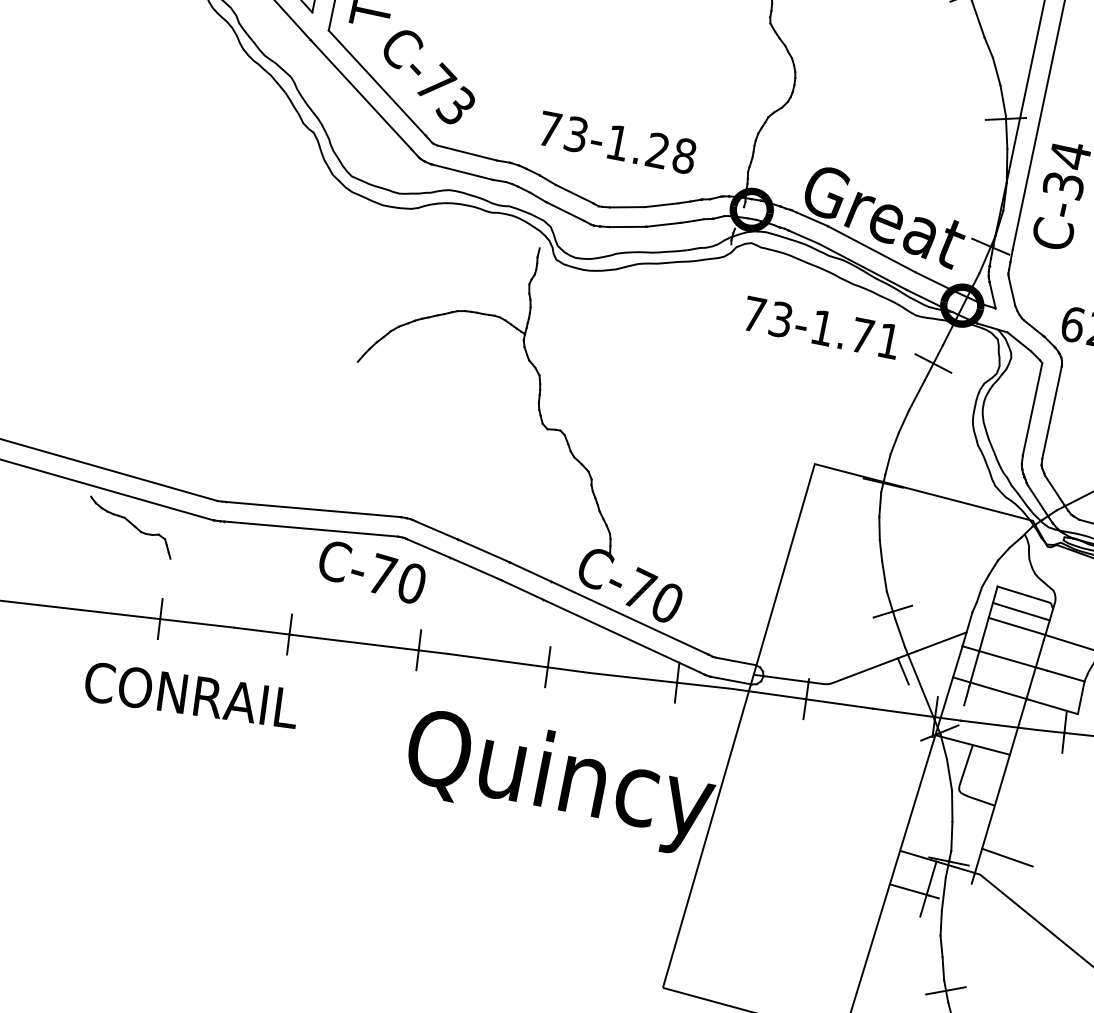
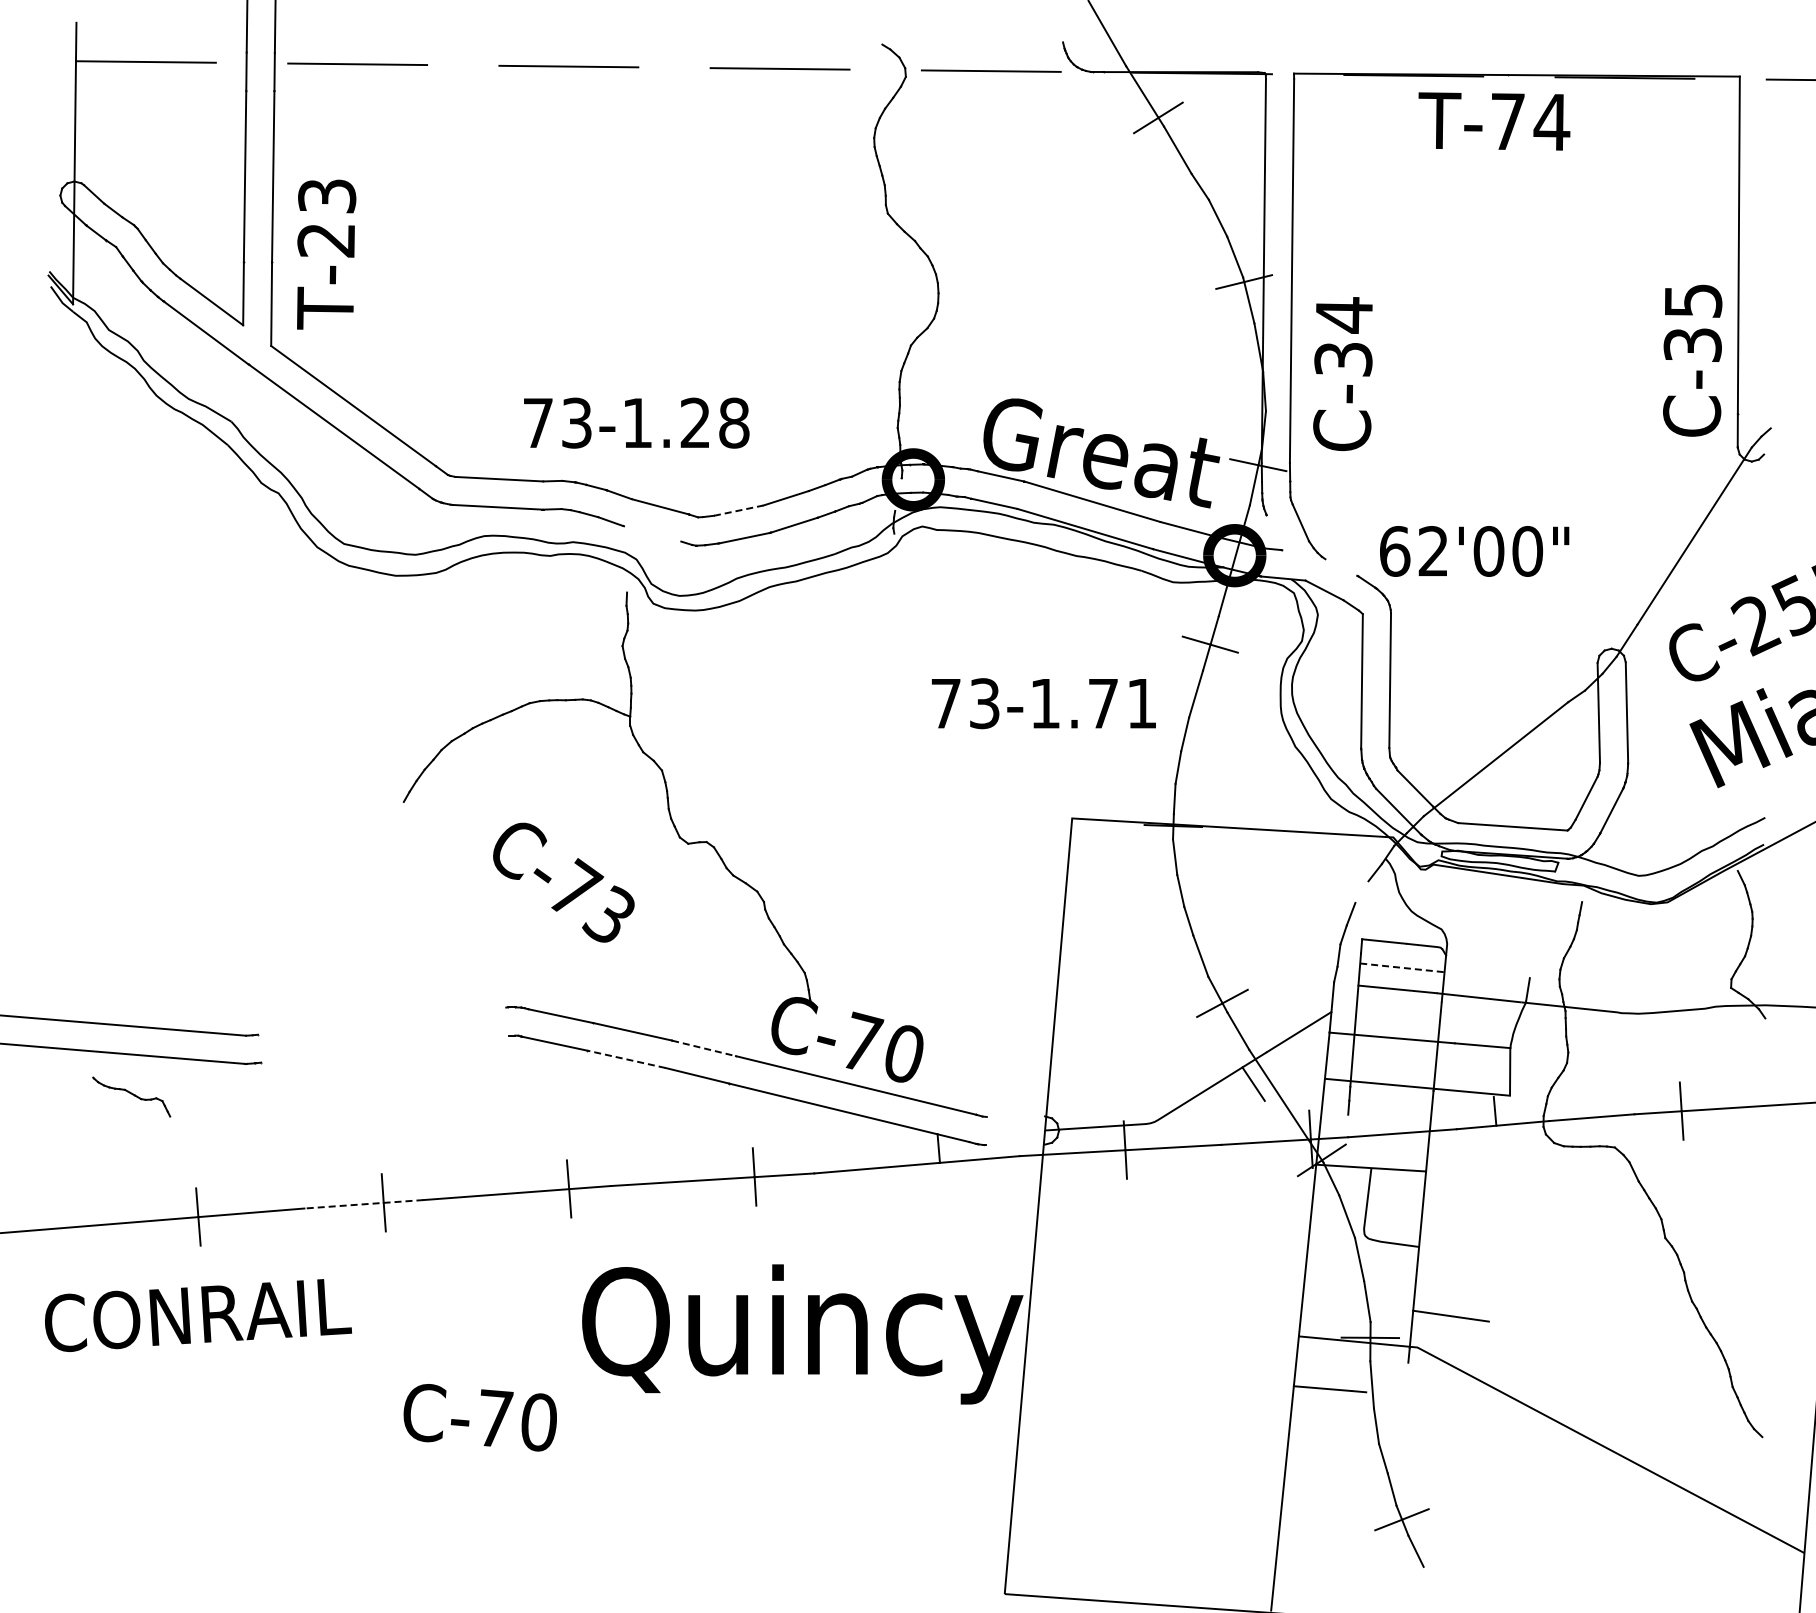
text: (428, 77) -> (563, 882), moved
text: (617, 142) -> (636, 422), moved
line: (628, 207) -> (739, 510), solid -> dashed
line: (565, 211) -> (652, 533), removed
line: (992, 295) -> (1274, 532), removed
text: (821, 327) -> (1043, 703), moved
line: (1033, 328) -> (1341, 567), removed
line: (313, 509) -> (382, 1020), removed
part: (130, 527) -> (131, 1096), size x0.6
line: (311, 528) -> (384, 1048), removed
line: (1003, 553) -> (1361, 891), removed
line: (475, 568) -> (625, 1059), solid -> dashed
text: (371, 572) -> (479, 1417), moved
line: (530, 572) -> (704, 1048), solid -> dashed
line: (1021, 611) -> (1402, 967), solid -> dashed
line: (275, 632) -> (363, 1204), solid -> dashed
line: (735, 661) -> (1015, 1116), removed
line: (731, 680) -> (1015, 1144), removed
line: (675, 692) -> (940, 1176), removed
text: (192, 695) -> (198, 1315), moved
line: (1063, 742) -> (1497, 1139), removed
line: (928, 888) -> (1348, 1381), removed

